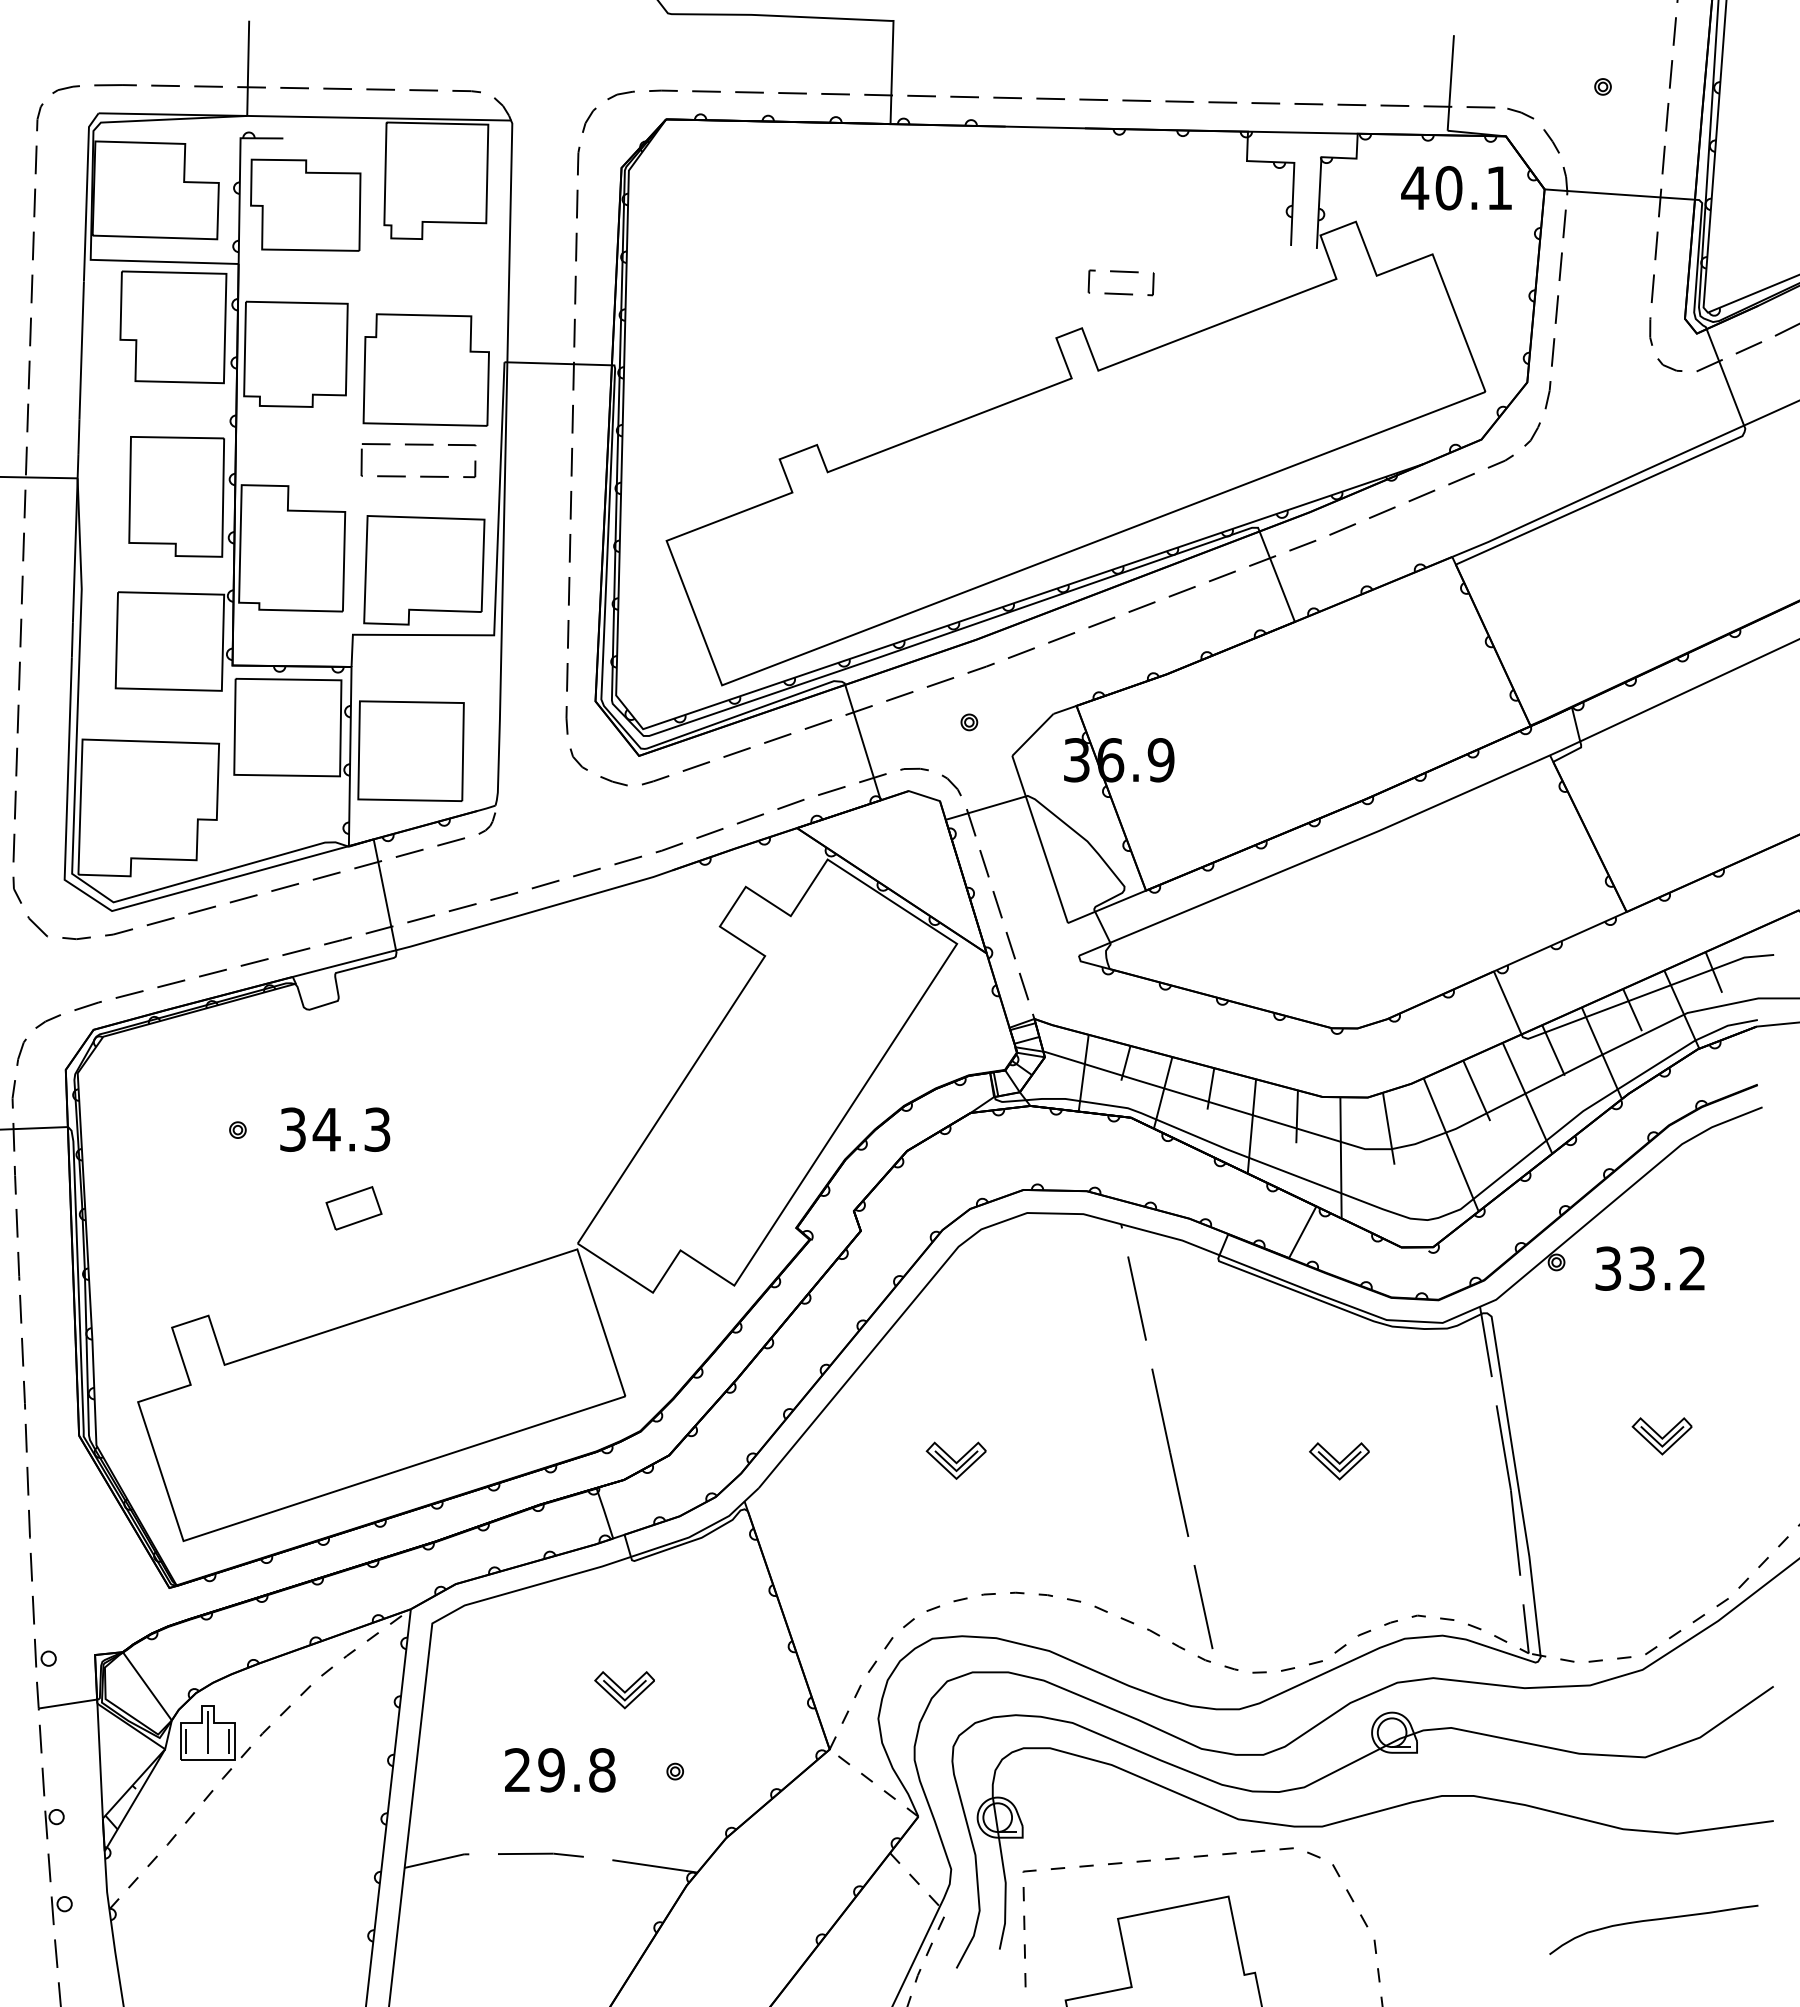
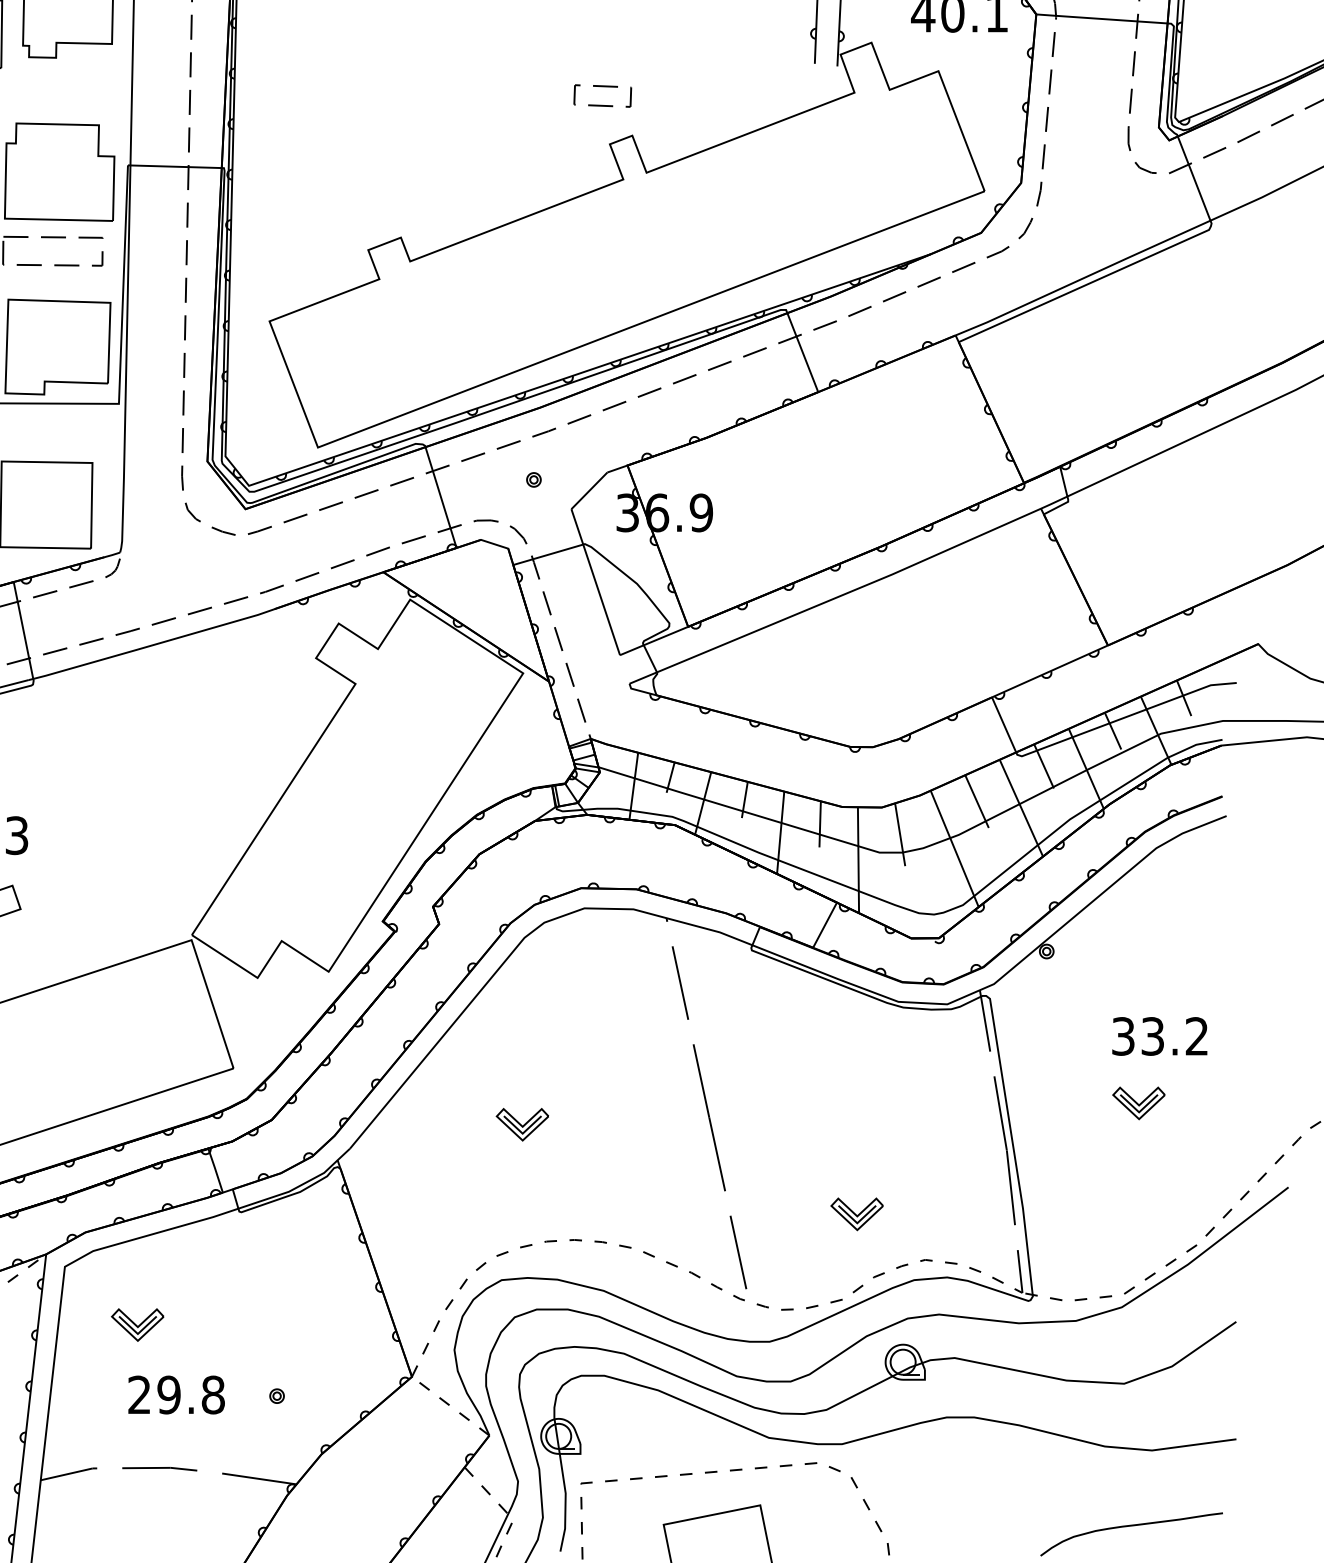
part: (1120, 272) -> (602, 87), moved
text: (1649, 1268) -> (1159, 1036), moved
part: (1339, 1461) -> (857, 1214), moved
part: (624, 1690) -> (137, 1325), moved

